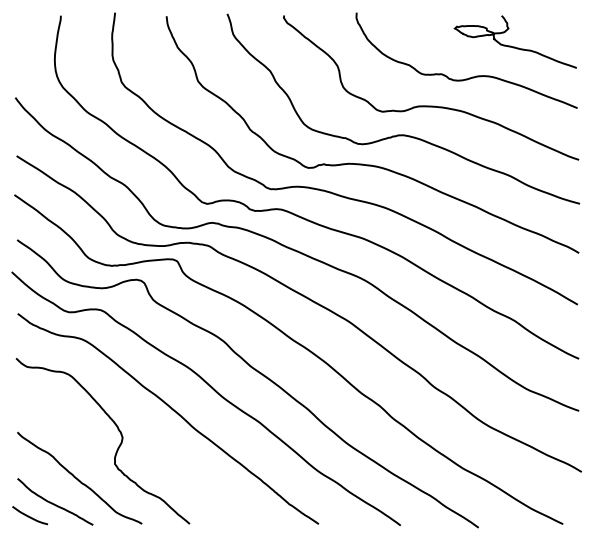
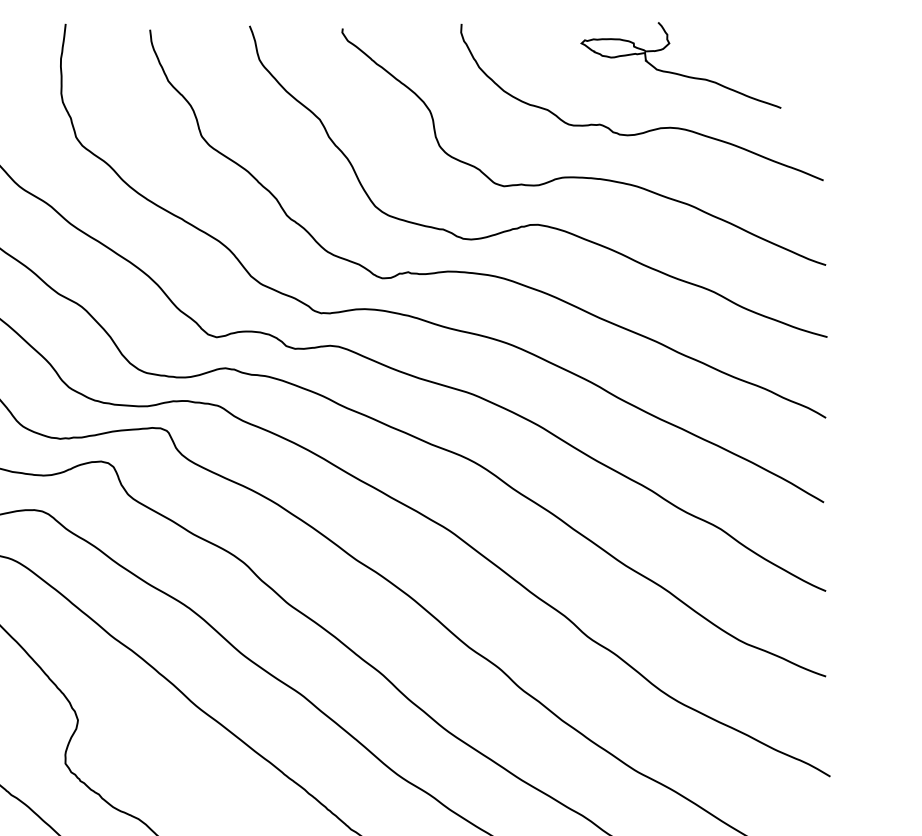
curve: (514, 46) -> (679, 72), moved

